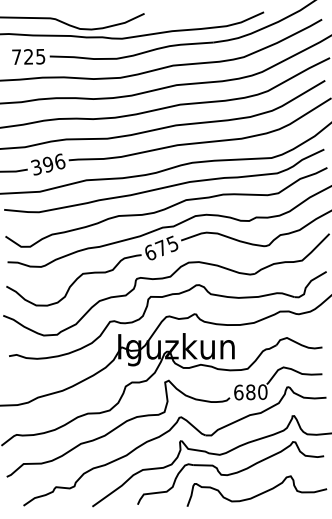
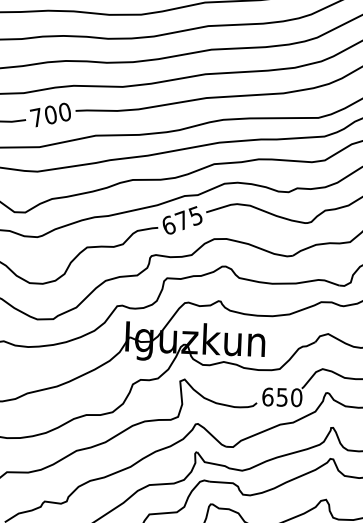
text: (47, 164) -> (49, 114), 396 -> 700
text: (250, 392) -> (281, 397), 680 -> 650

